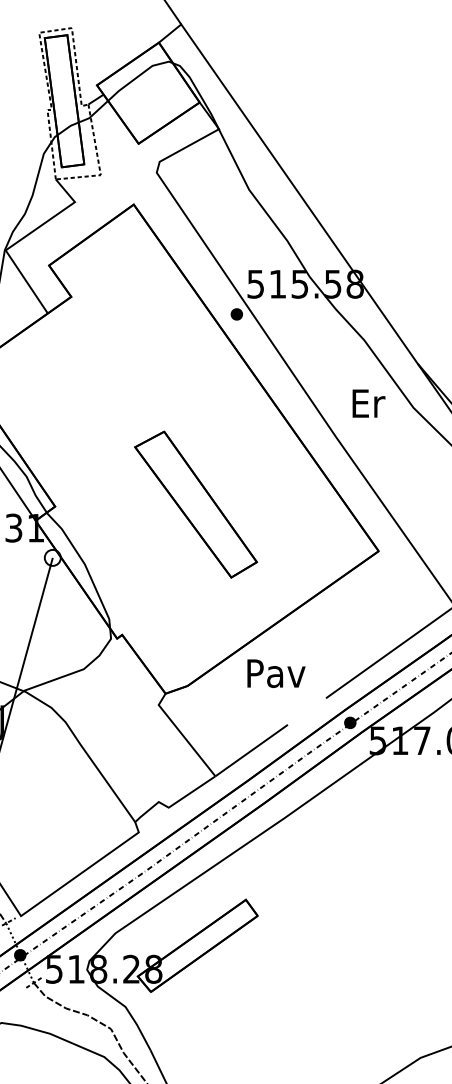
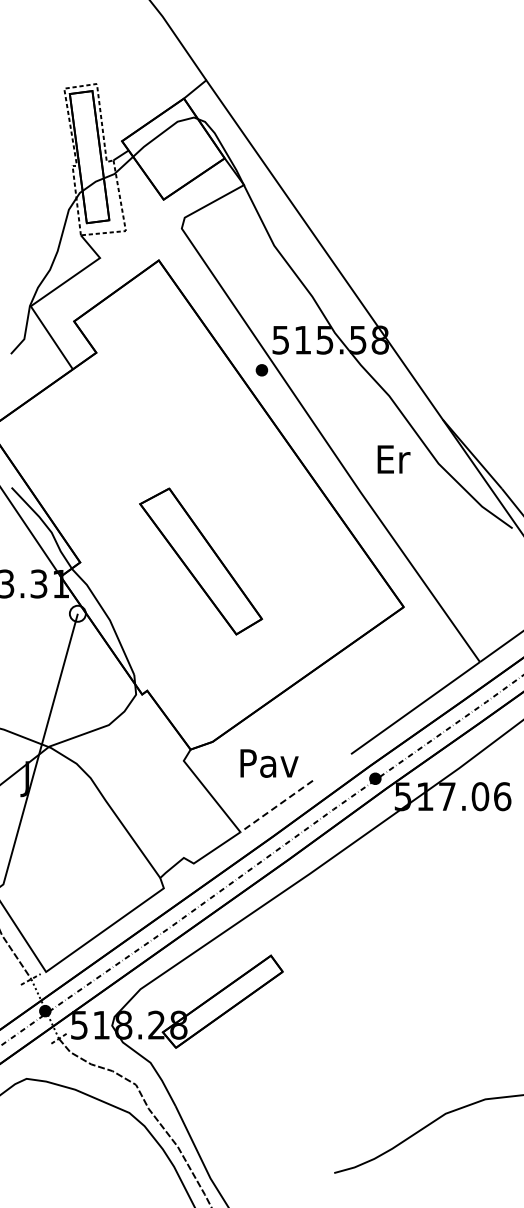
part: (196, 504) -> (201, 561), moved
text: (276, 673) -> (269, 763), moved
line: (251, 750) -> (276, 806), solid -> dashed

